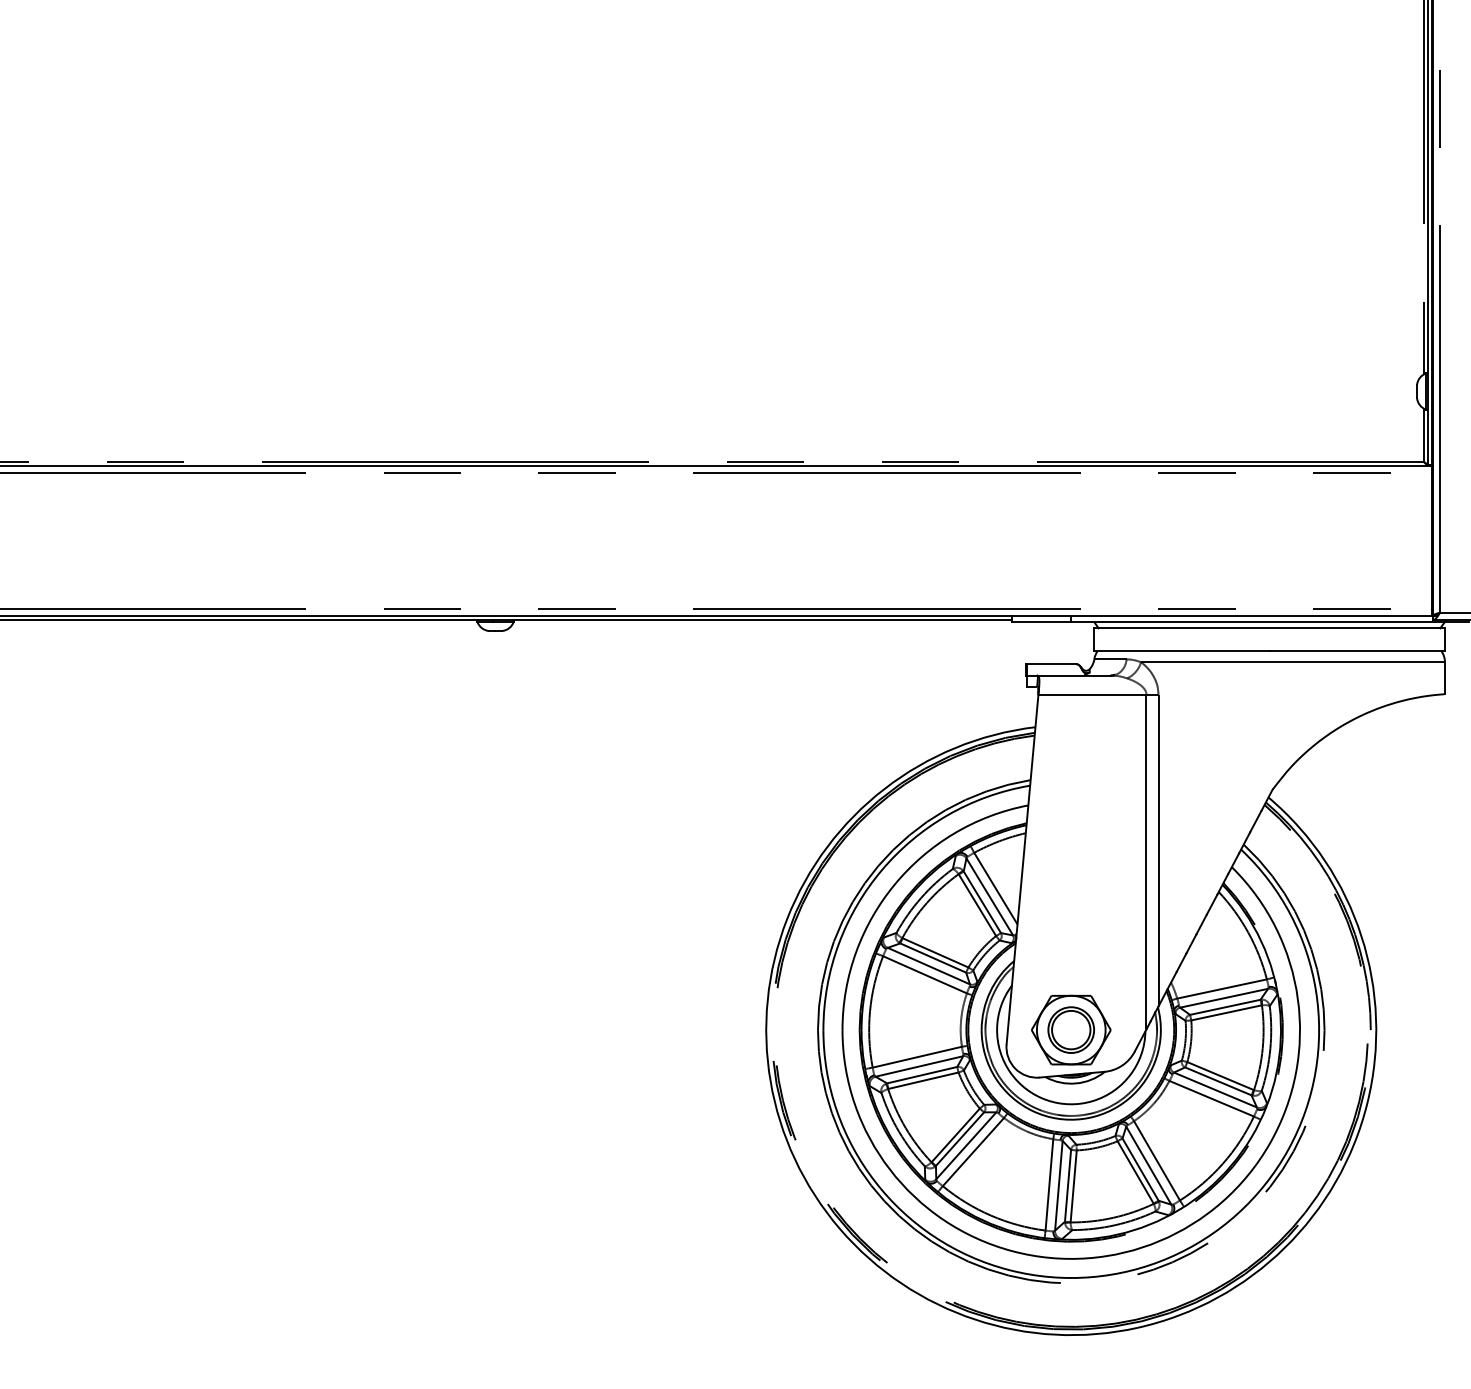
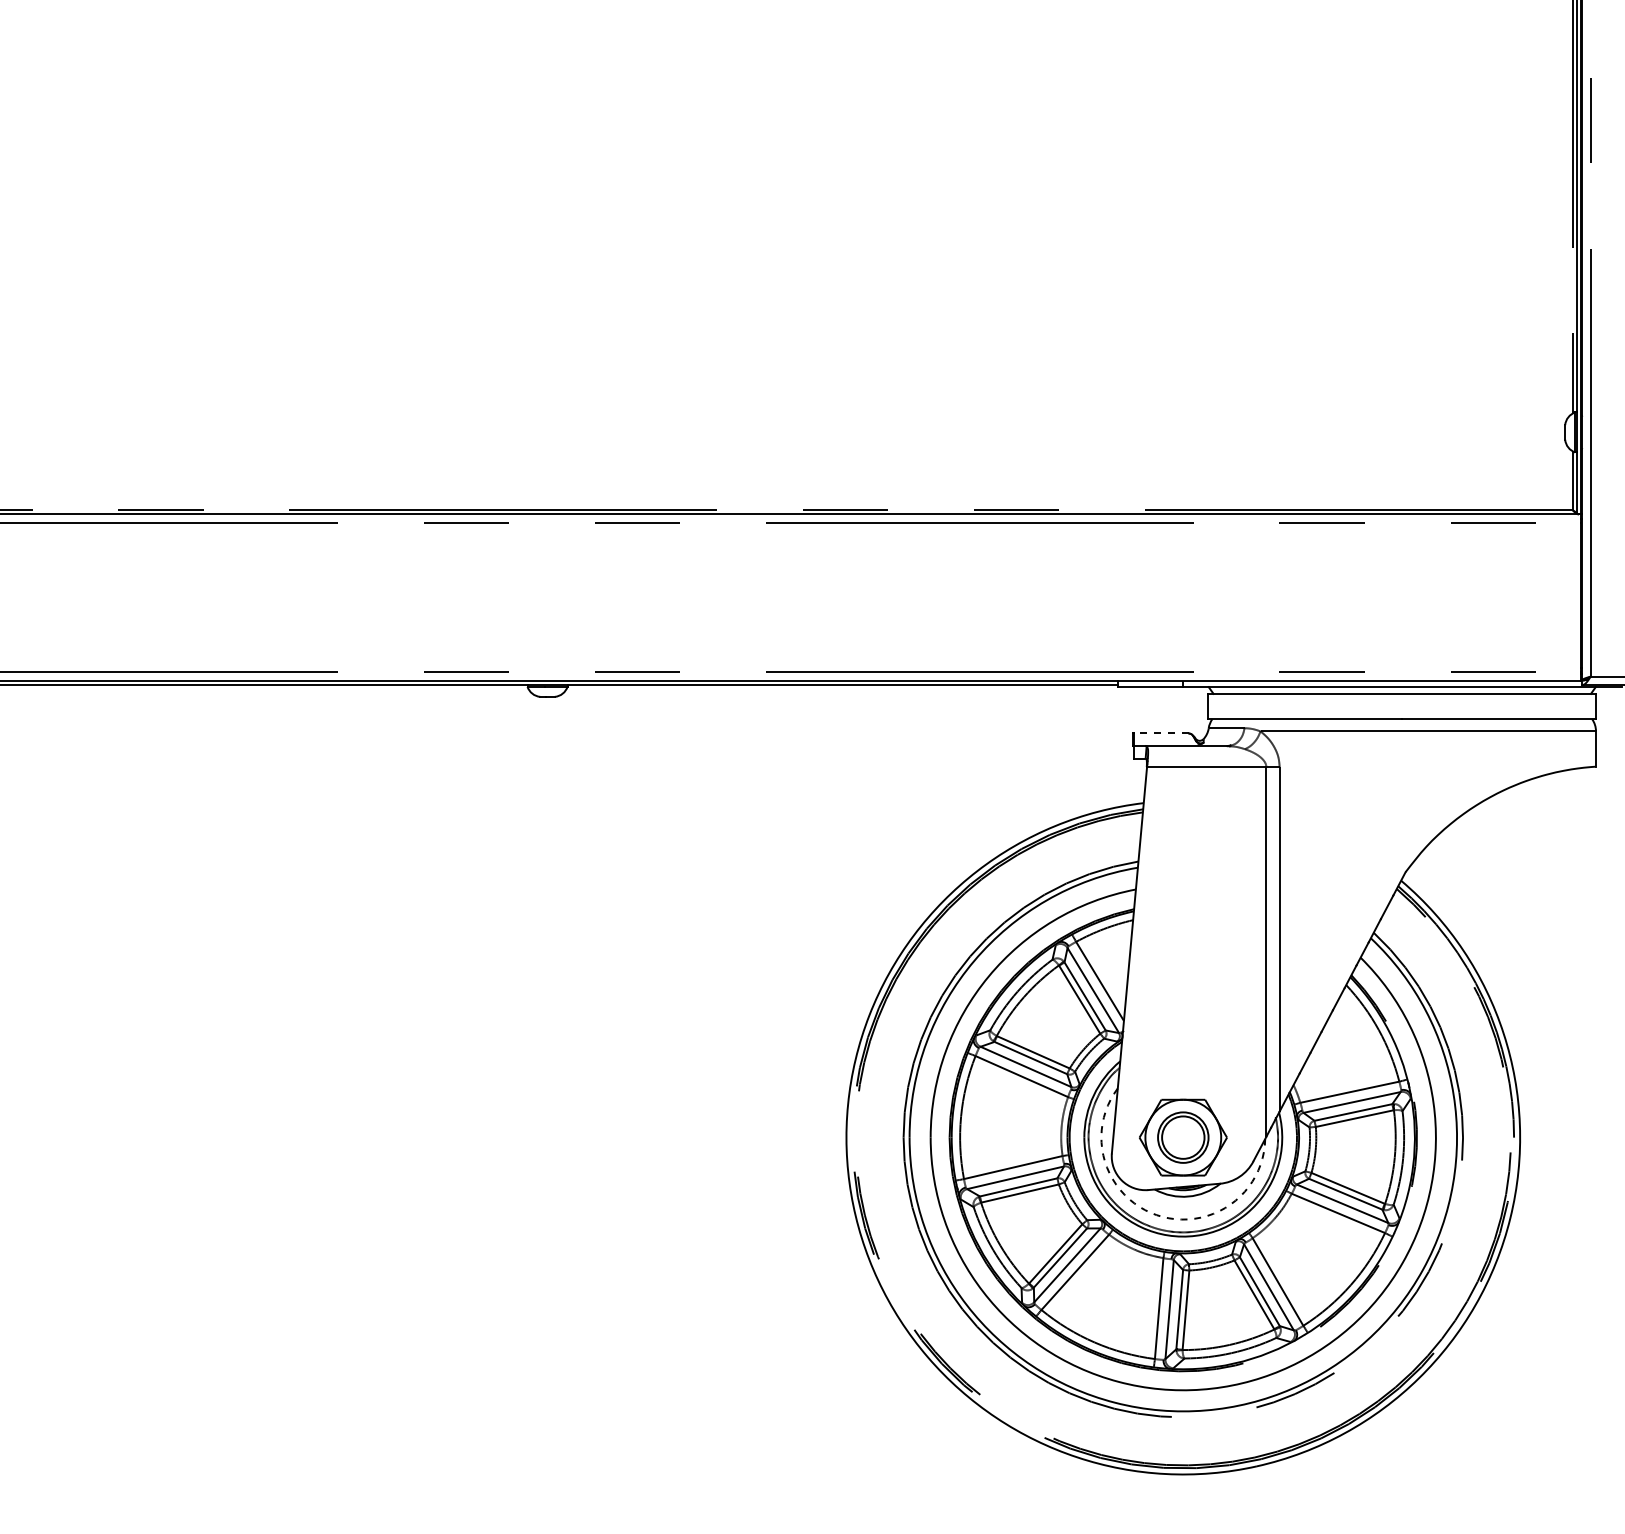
line: (1050, 664) -> (1160, 733), solid -> dashed
arc: (1046, 1100) -> (1156, 1215), solid -> dashed

